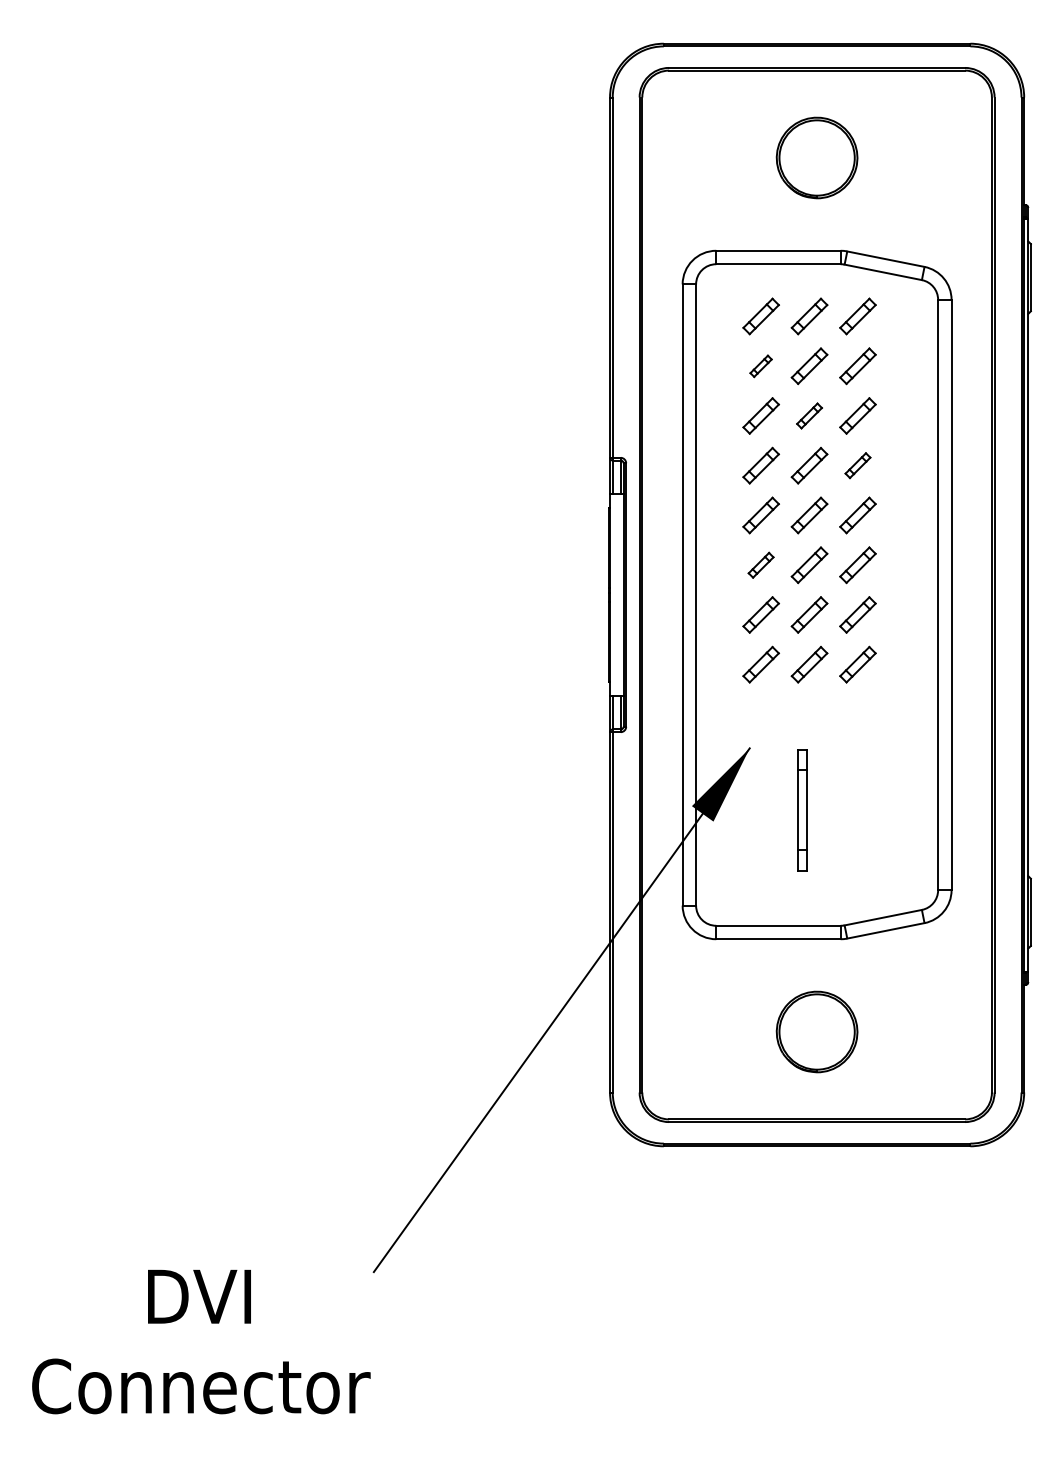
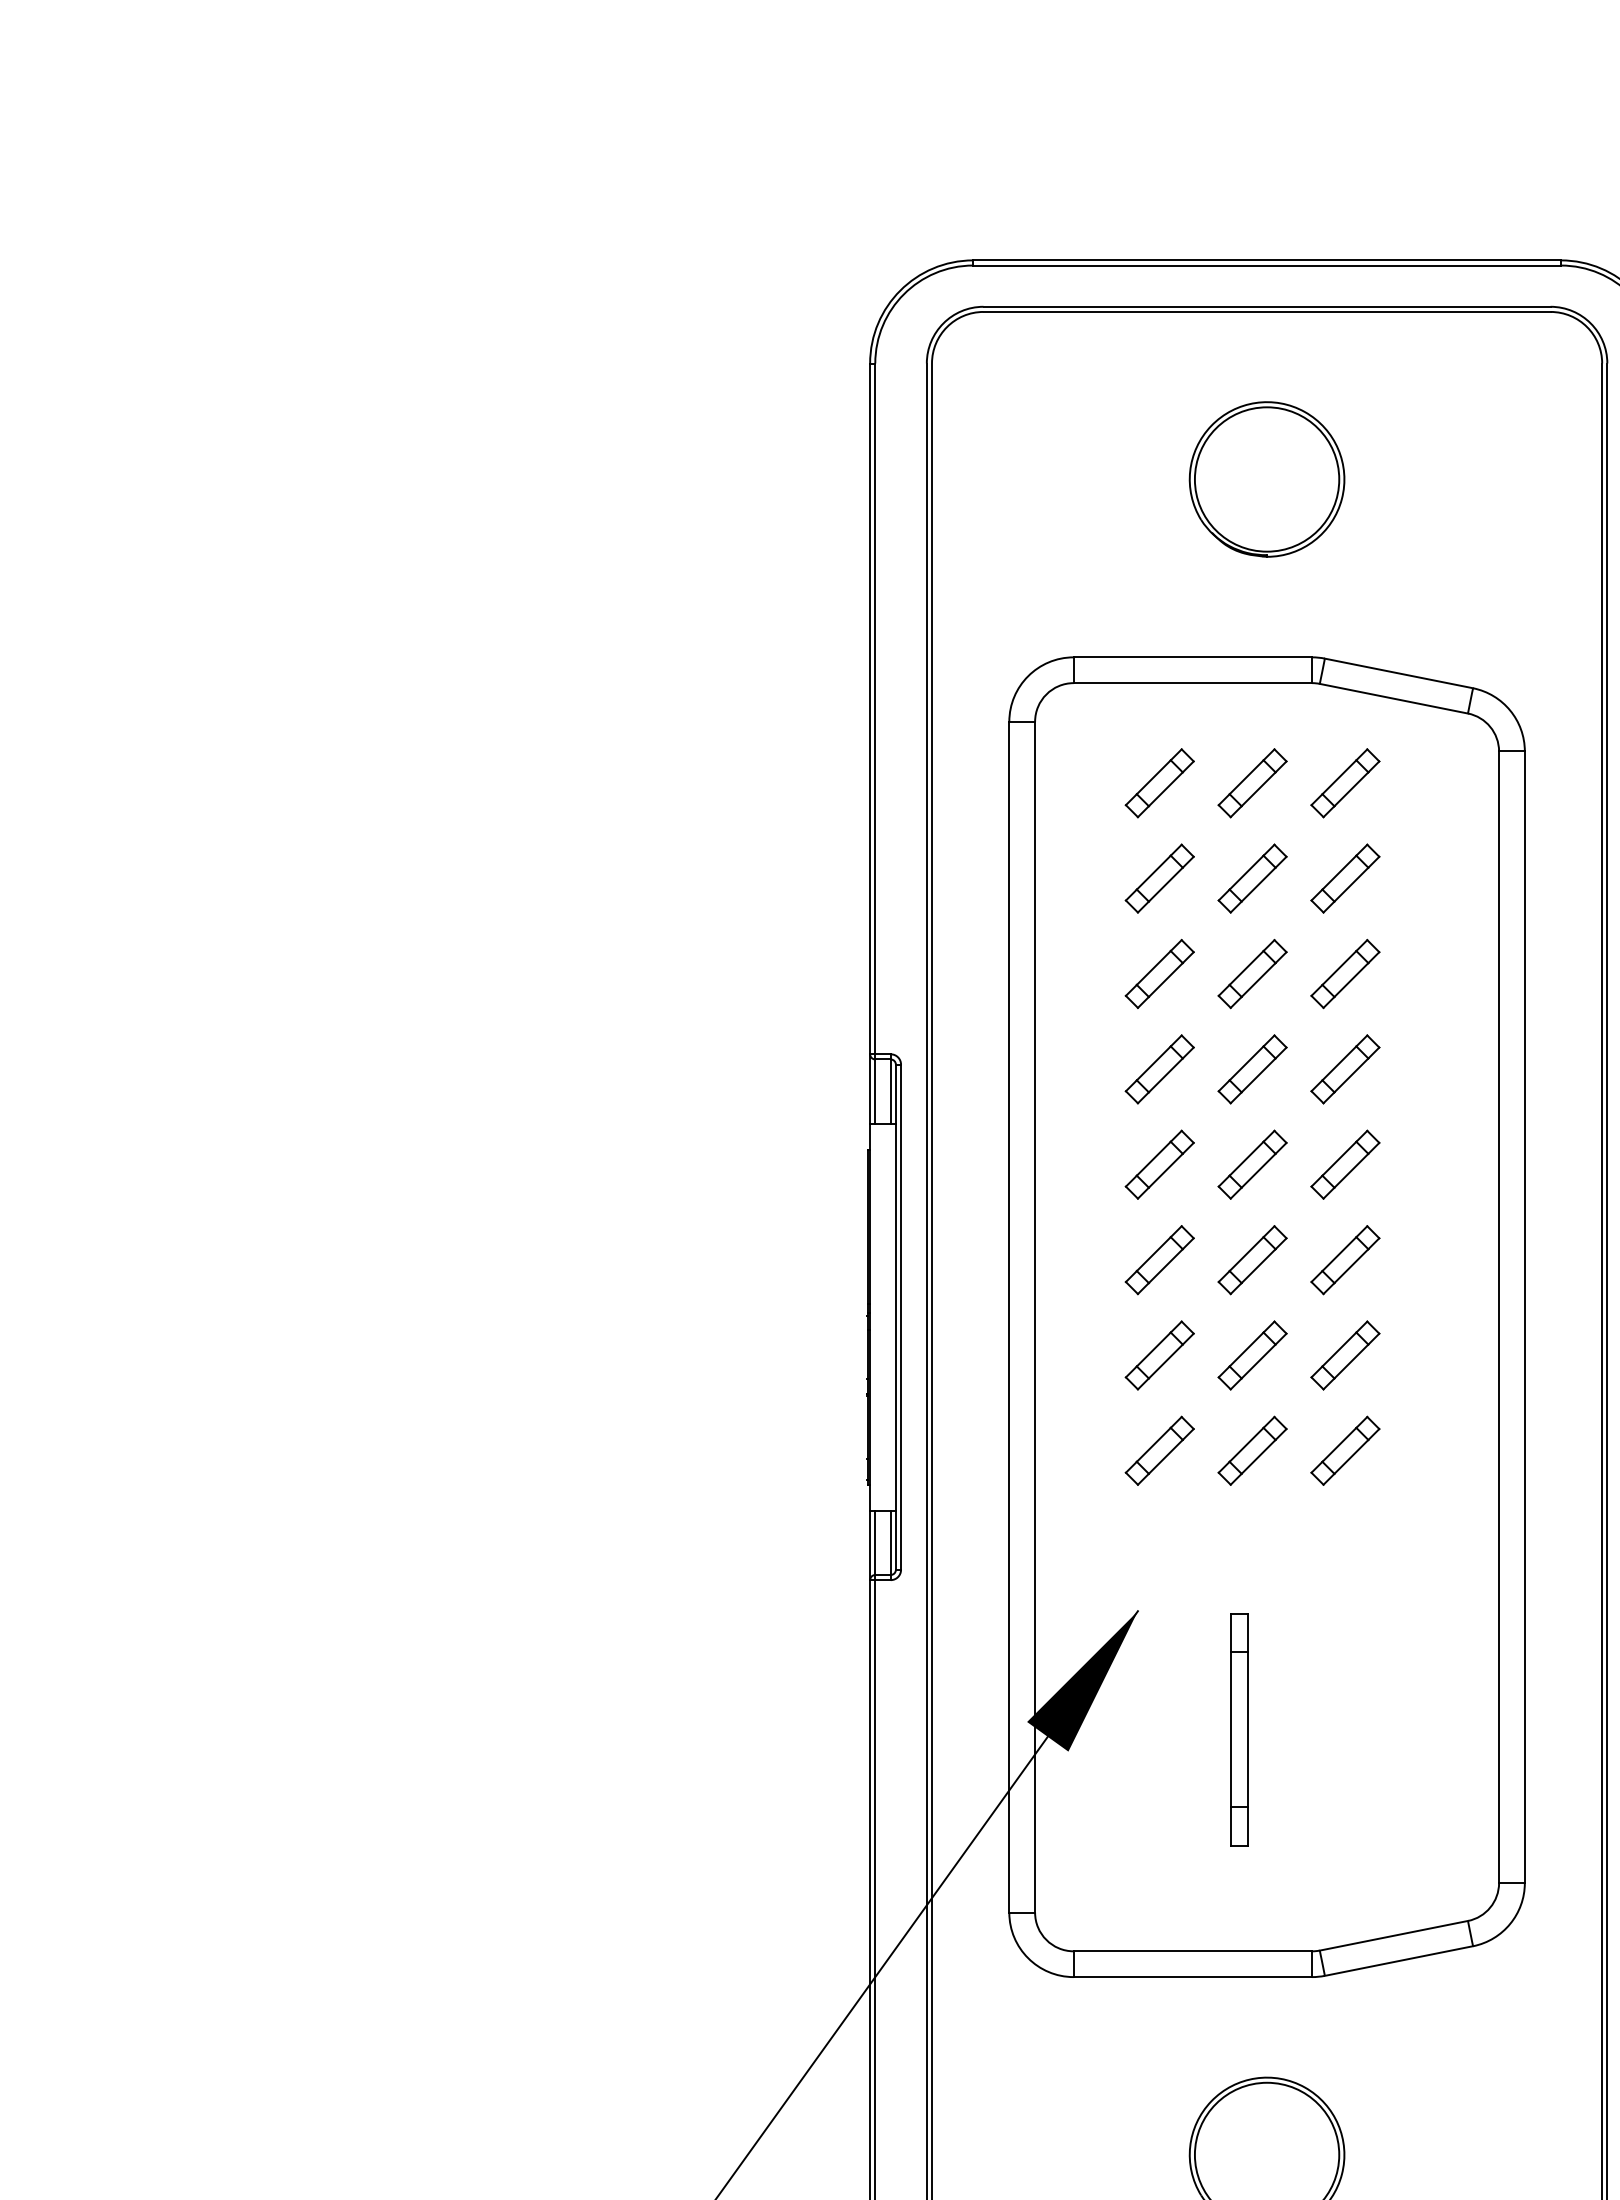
part: (760, 366) -> (1158, 879), size x1.67
part: (809, 415) -> (1252, 973), size x1.43
part: (857, 465) -> (1344, 1068), size x1.43
part: (760, 565) -> (1158, 1260), size x1.43

